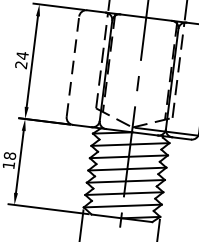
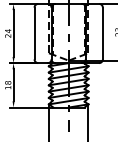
line: (72, 66) -> (34, 33), dashed -> solid

